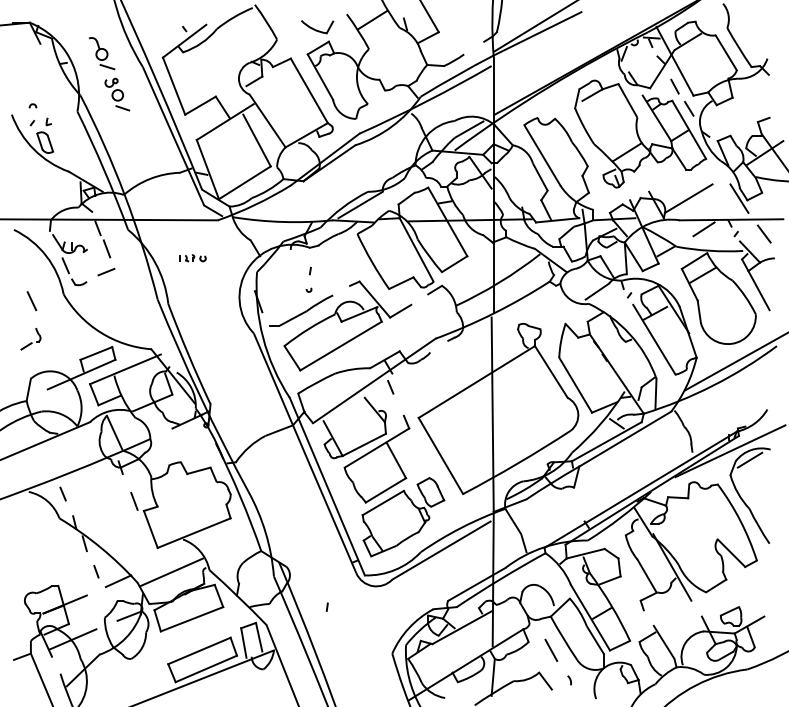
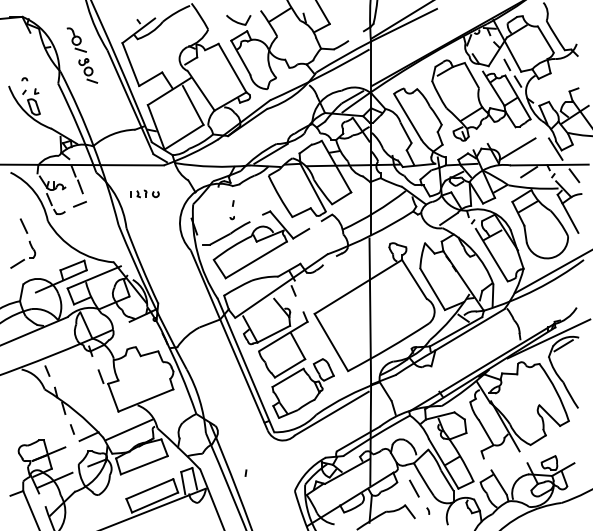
part: (192, 257) -> (144, 193), size x1.43
part: (31, 338) -> (23, 254), size x1.67
line: (326, 606) -> (245, 472), moved

